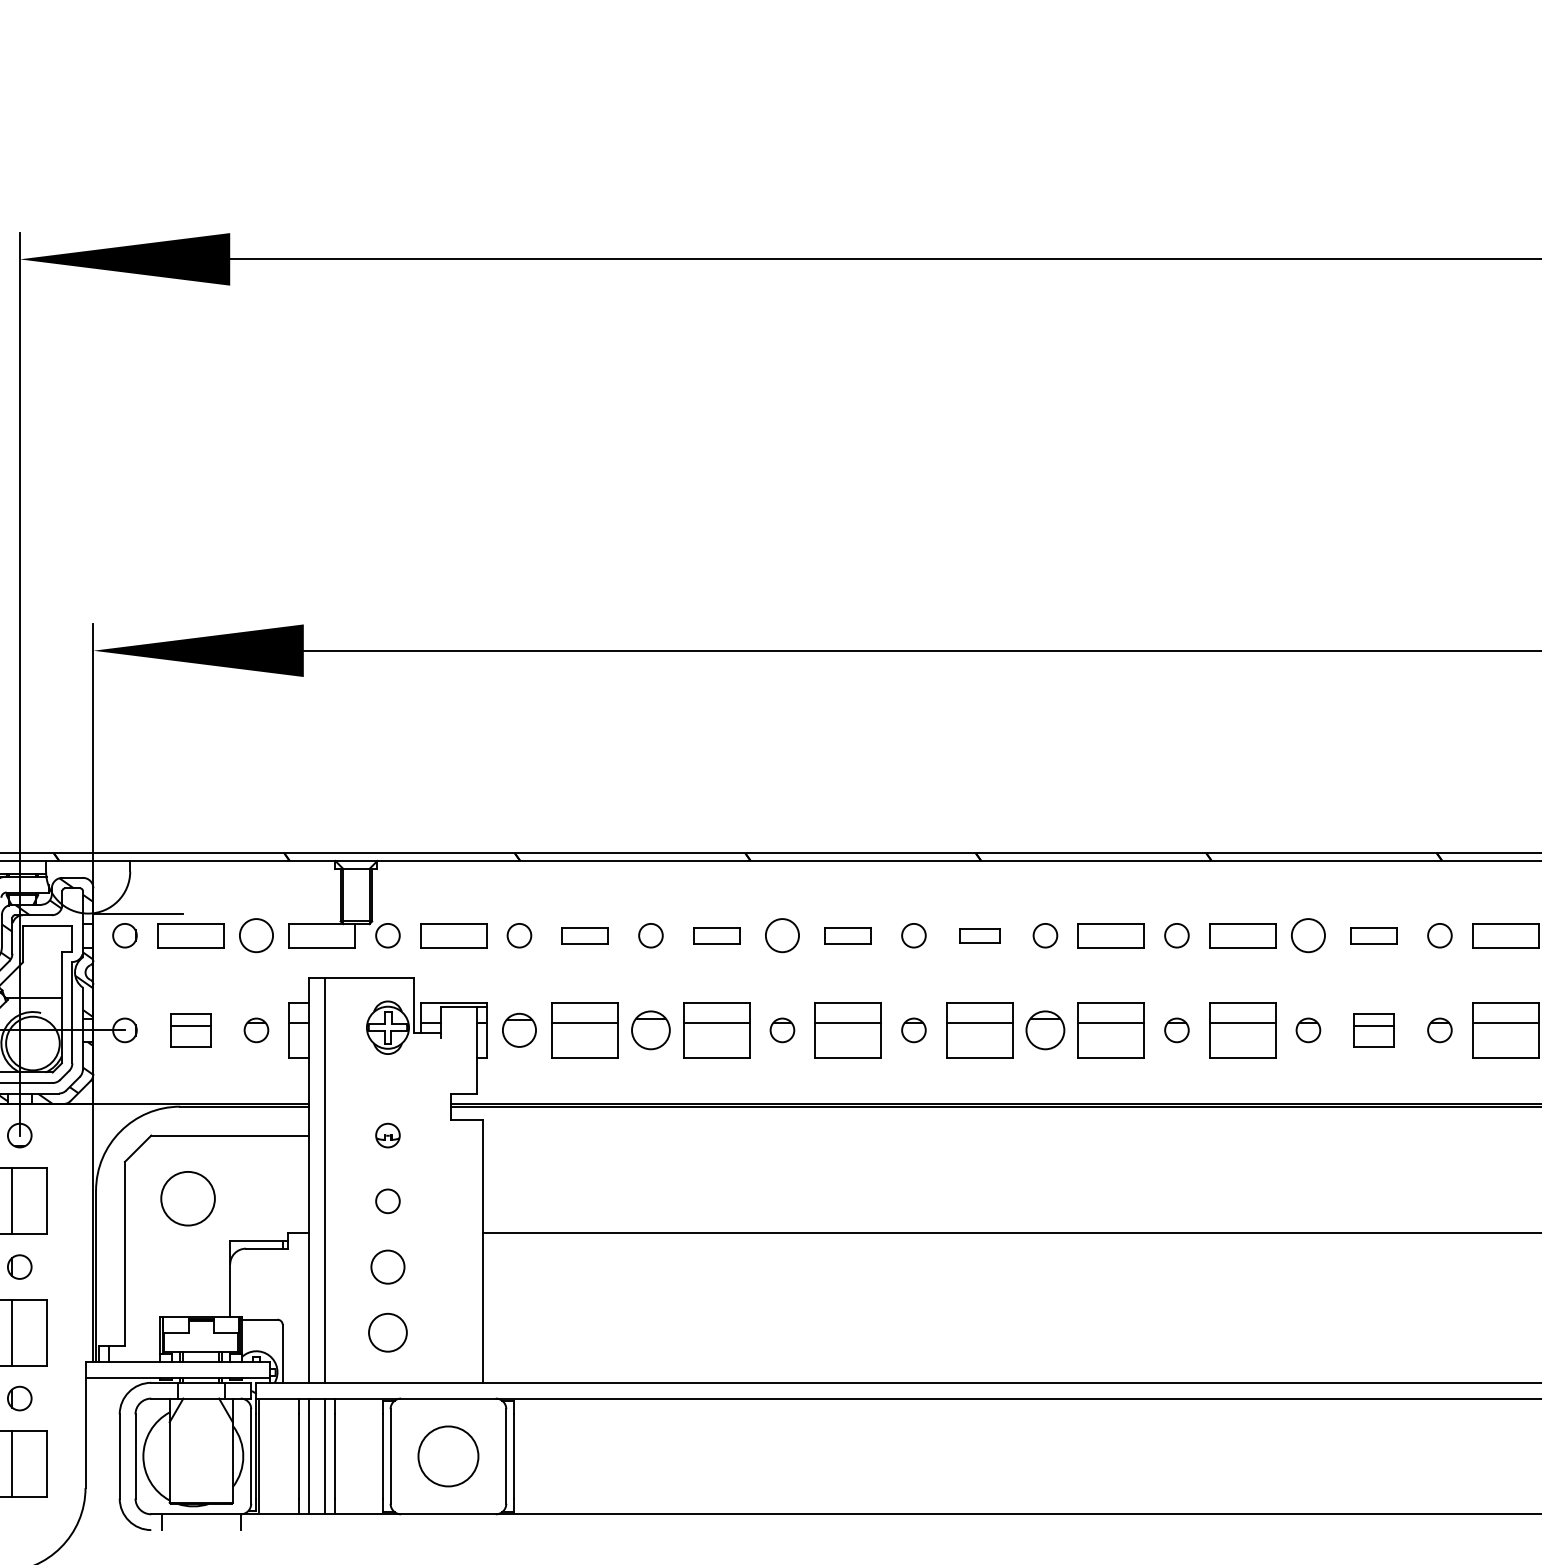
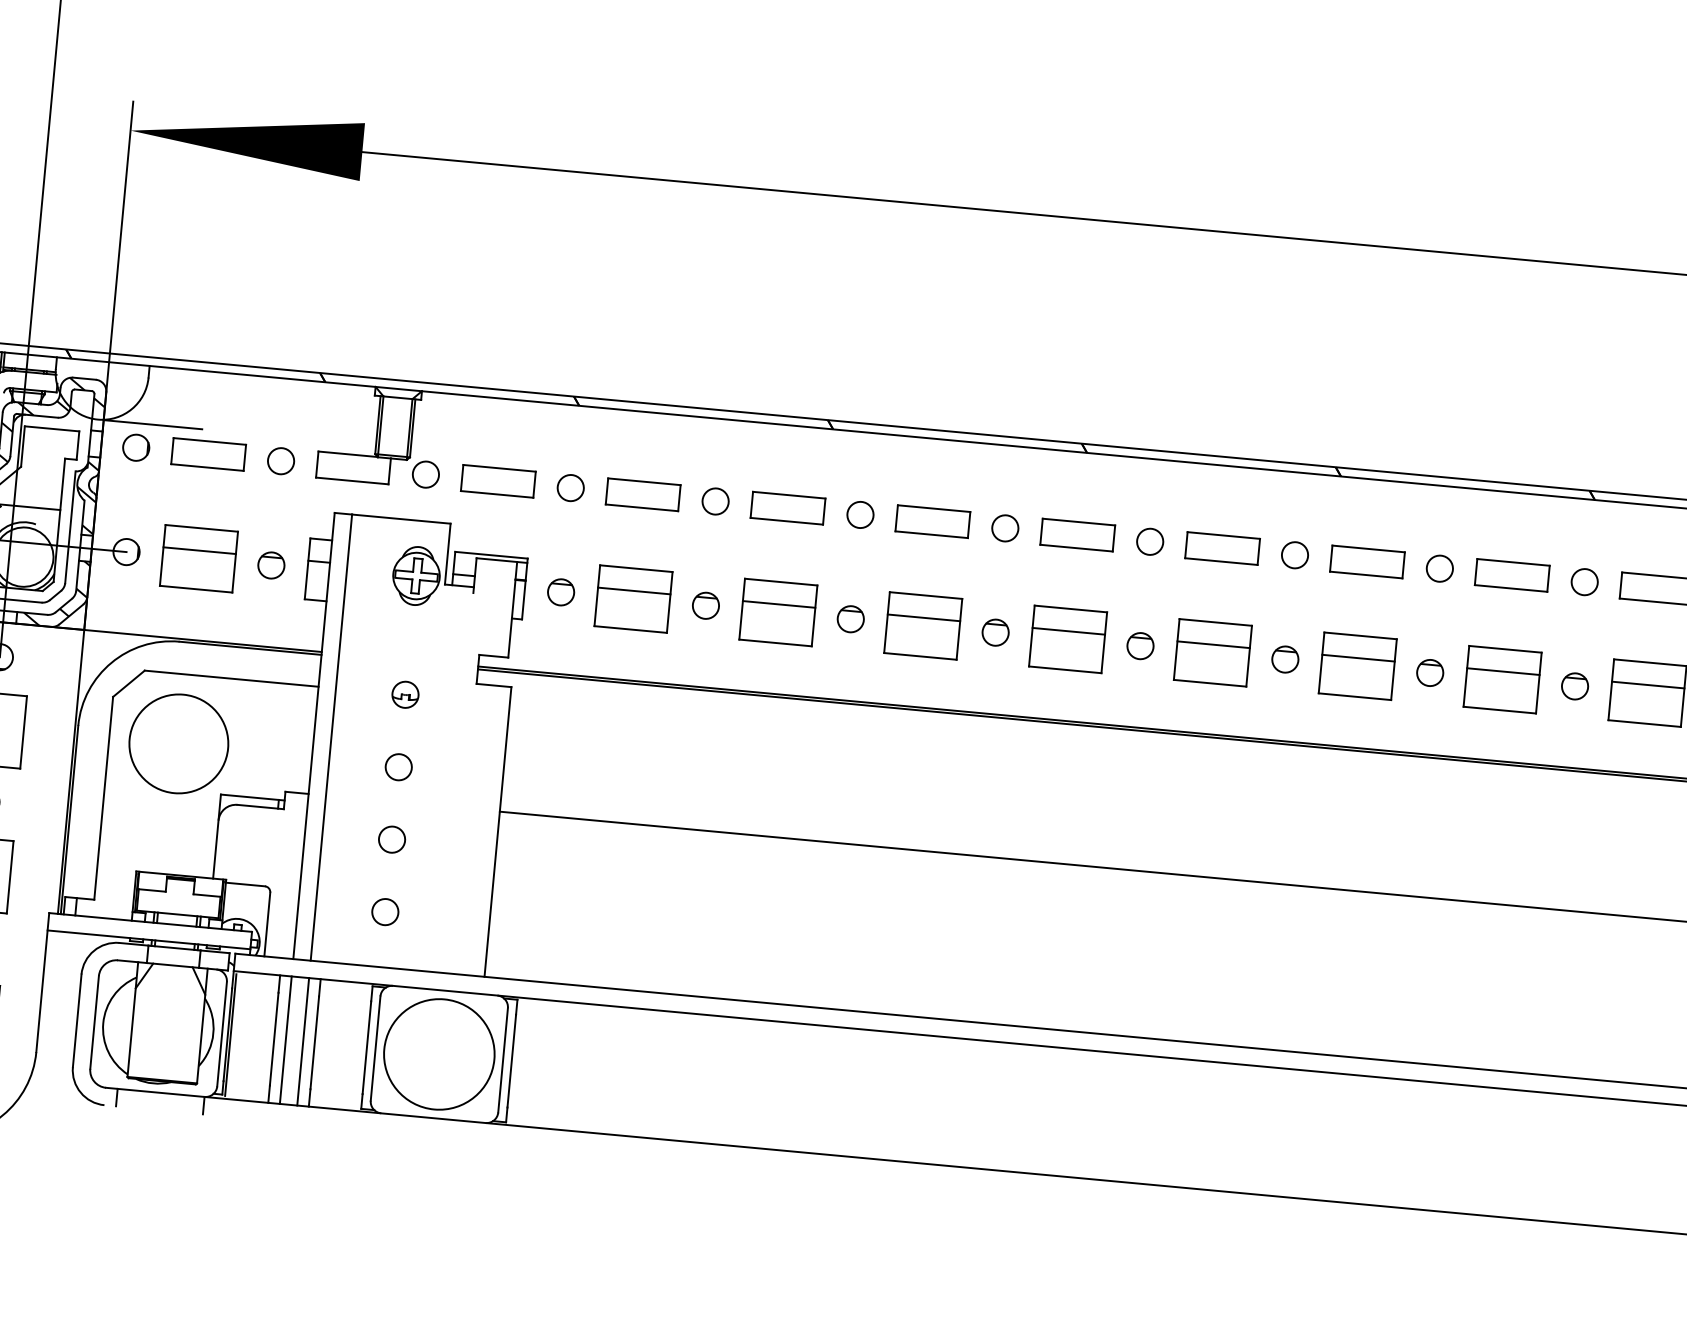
circle: (256, 935) -> (281, 460), size x0.71
part: (584, 935) -> (642, 494), size x1.43
part: (716, 935) -> (787, 507), size x1.43
circle: (782, 935) -> (860, 514), size x0.71
part: (847, 935) -> (932, 521), size x1.43
part: (979, 935) -> (1077, 534), size x1.67
circle: (1308, 935) -> (1439, 568), size x0.71
part: (1373, 935) -> (1511, 575), size x1.43
part: (190, 1030) -> (198, 558), size x1.67
part: (519, 1030) -> (561, 592), size x0.71
part: (650, 1030) -> (705, 605), size x0.62
part: (1045, 1030) -> (1140, 646), size x0.62
part: (1373, 1030) -> (1501, 679), size x1.67
circle: (187, 1198) -> (178, 743), size x1.67
circle: (387, 1266) -> (391, 838), size x0.71
circle: (387, 1332) -> (384, 911), size x0.62
circle: (448, 1456) -> (439, 1054), size x1.67

